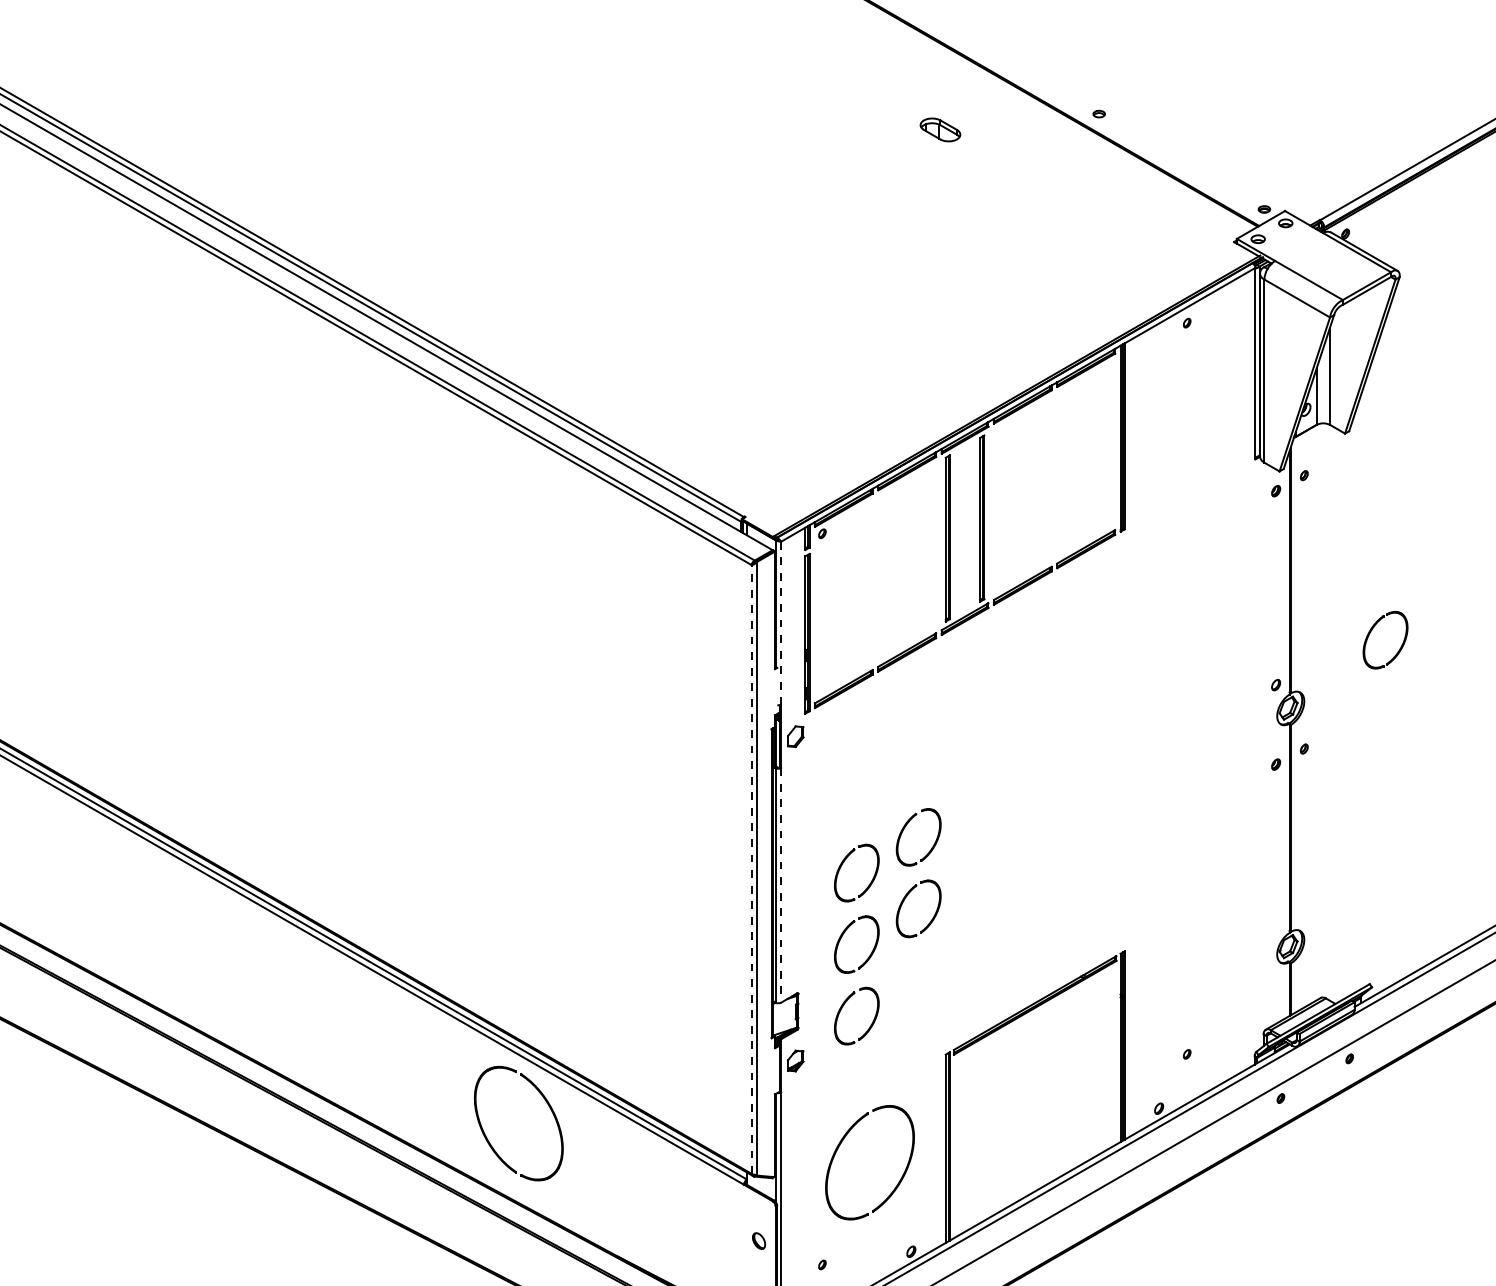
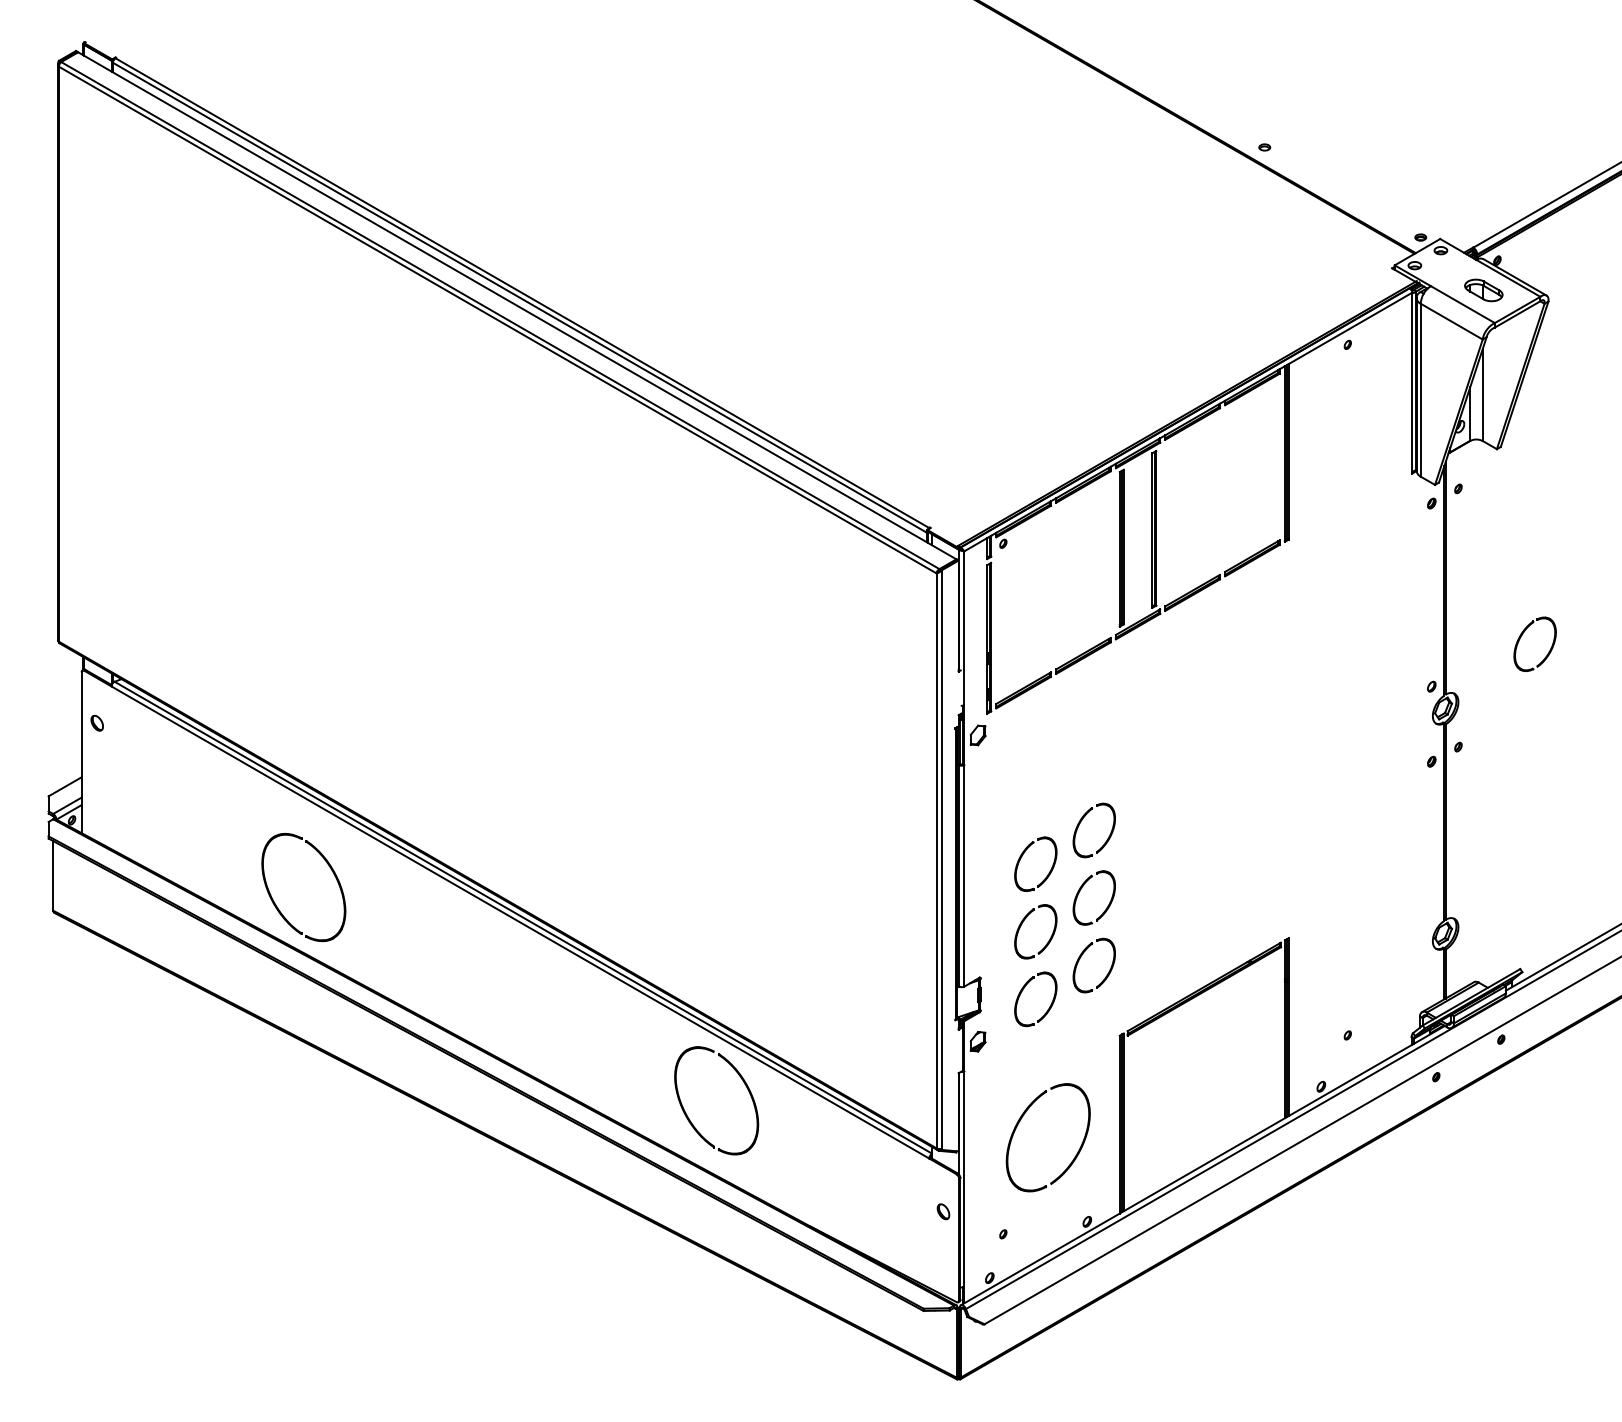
part: (940, 130) -> (1483, 290), moved
line: (781, 623) -> (964, 628), dashed -> solid
line: (751, 869) -> (936, 860), dashed -> solid
line: (781, 885) -> (964, 875), dashed -> solid
part: (52, 915) -> (276, 904), added
part: (905, 971) -> (1081, 957), added

